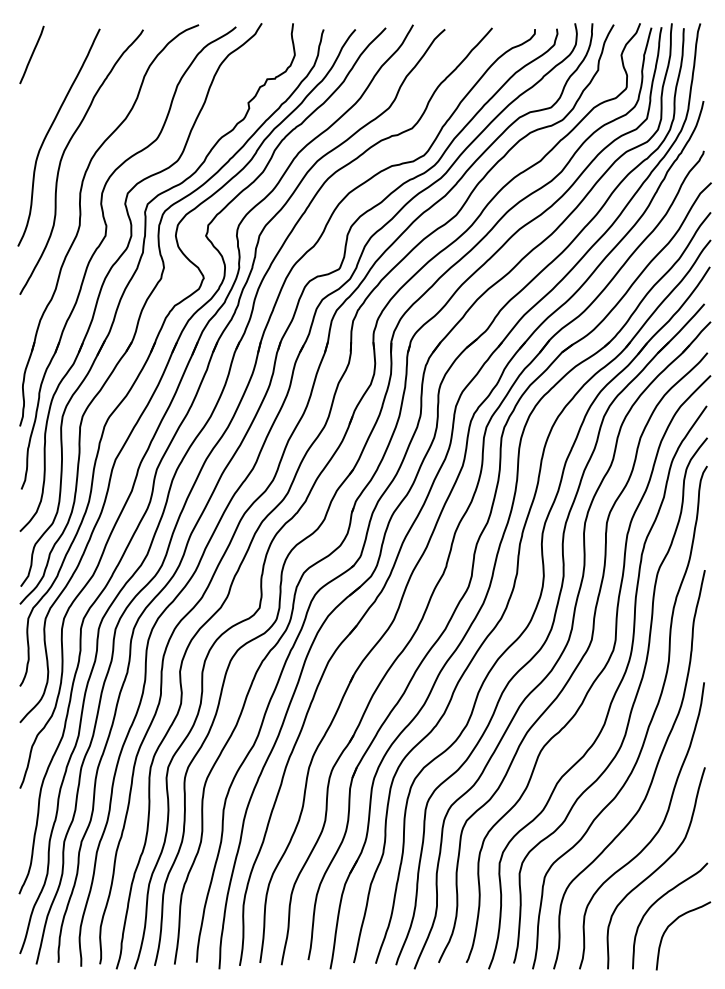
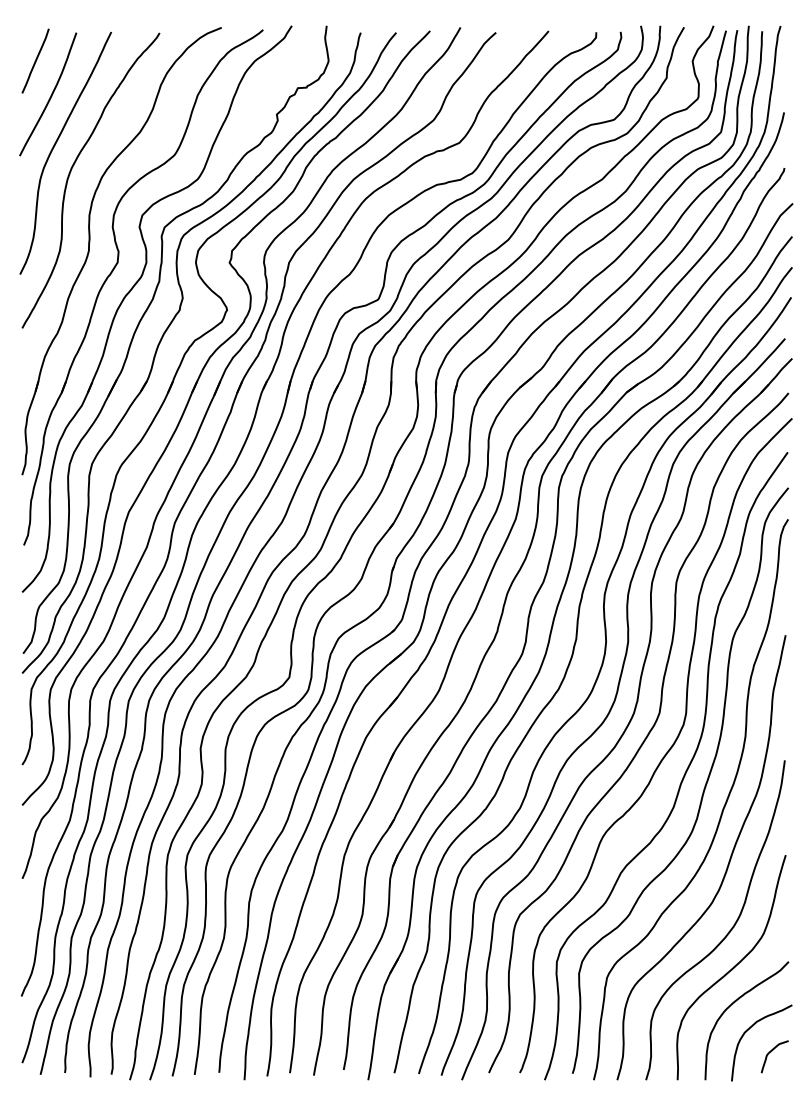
curve: (45, 85) -> (50, 95), added
curve: (692, 944) -> (771, 1052), added

